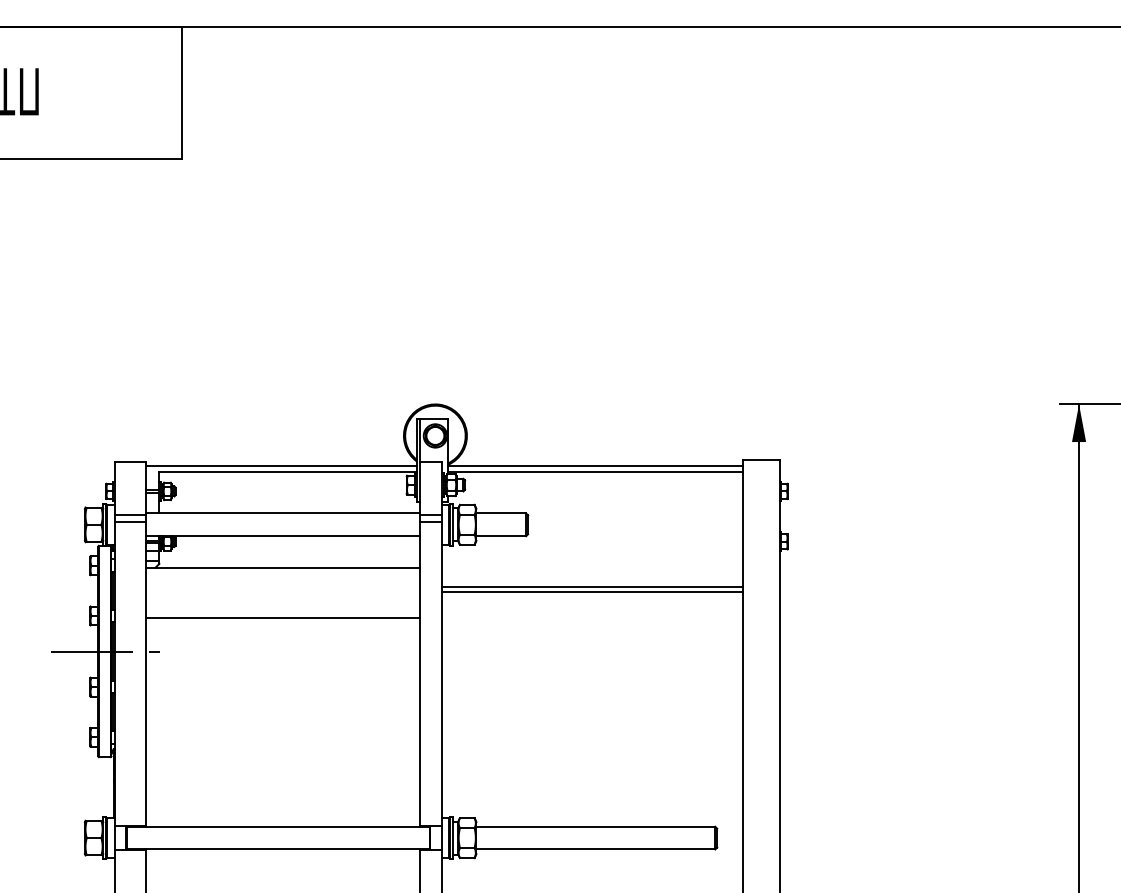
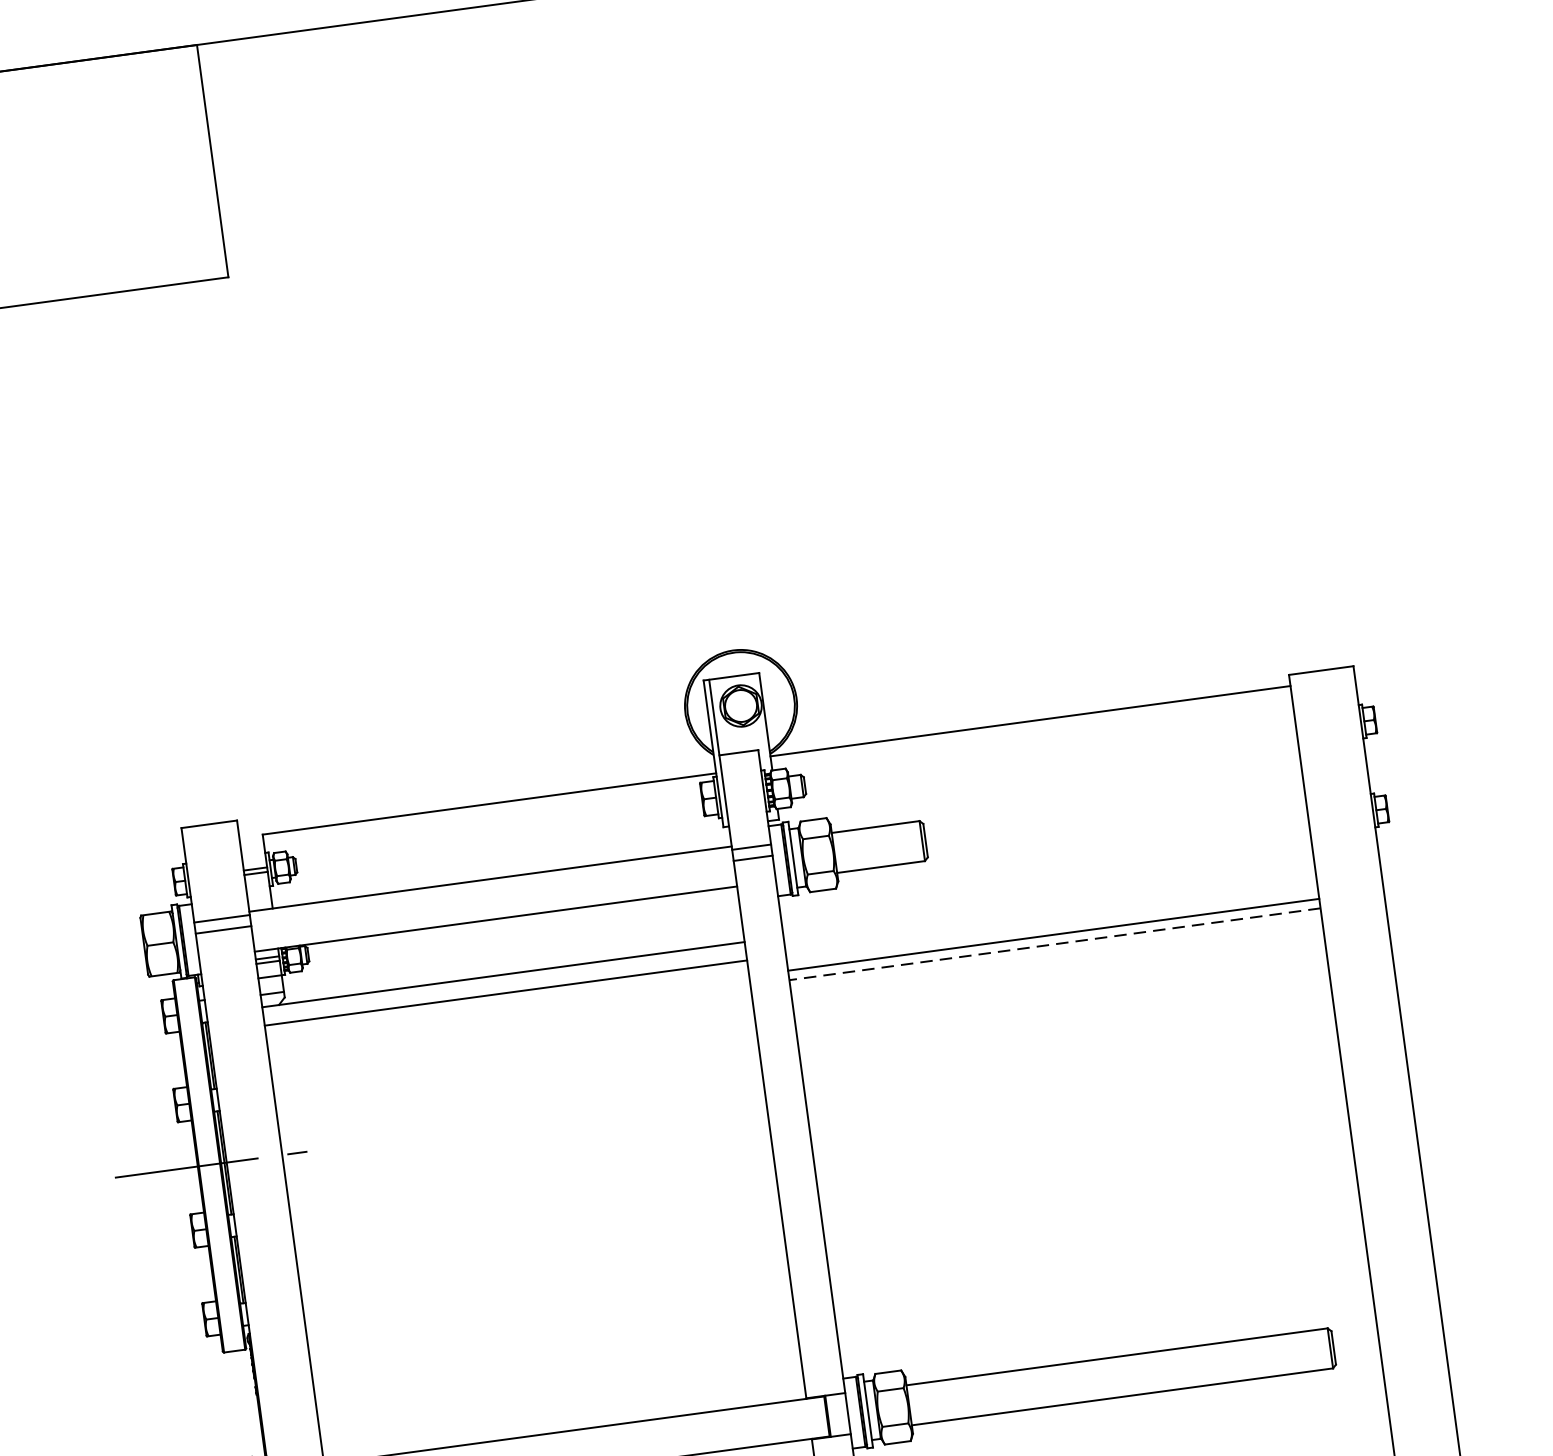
line: (281, 466) -> (476, 796), removed
line: (595, 471) -> (1031, 730), removed
line: (592, 592) -> (1055, 944), solid -> dashed
line: (282, 618) -> (505, 993), moved

